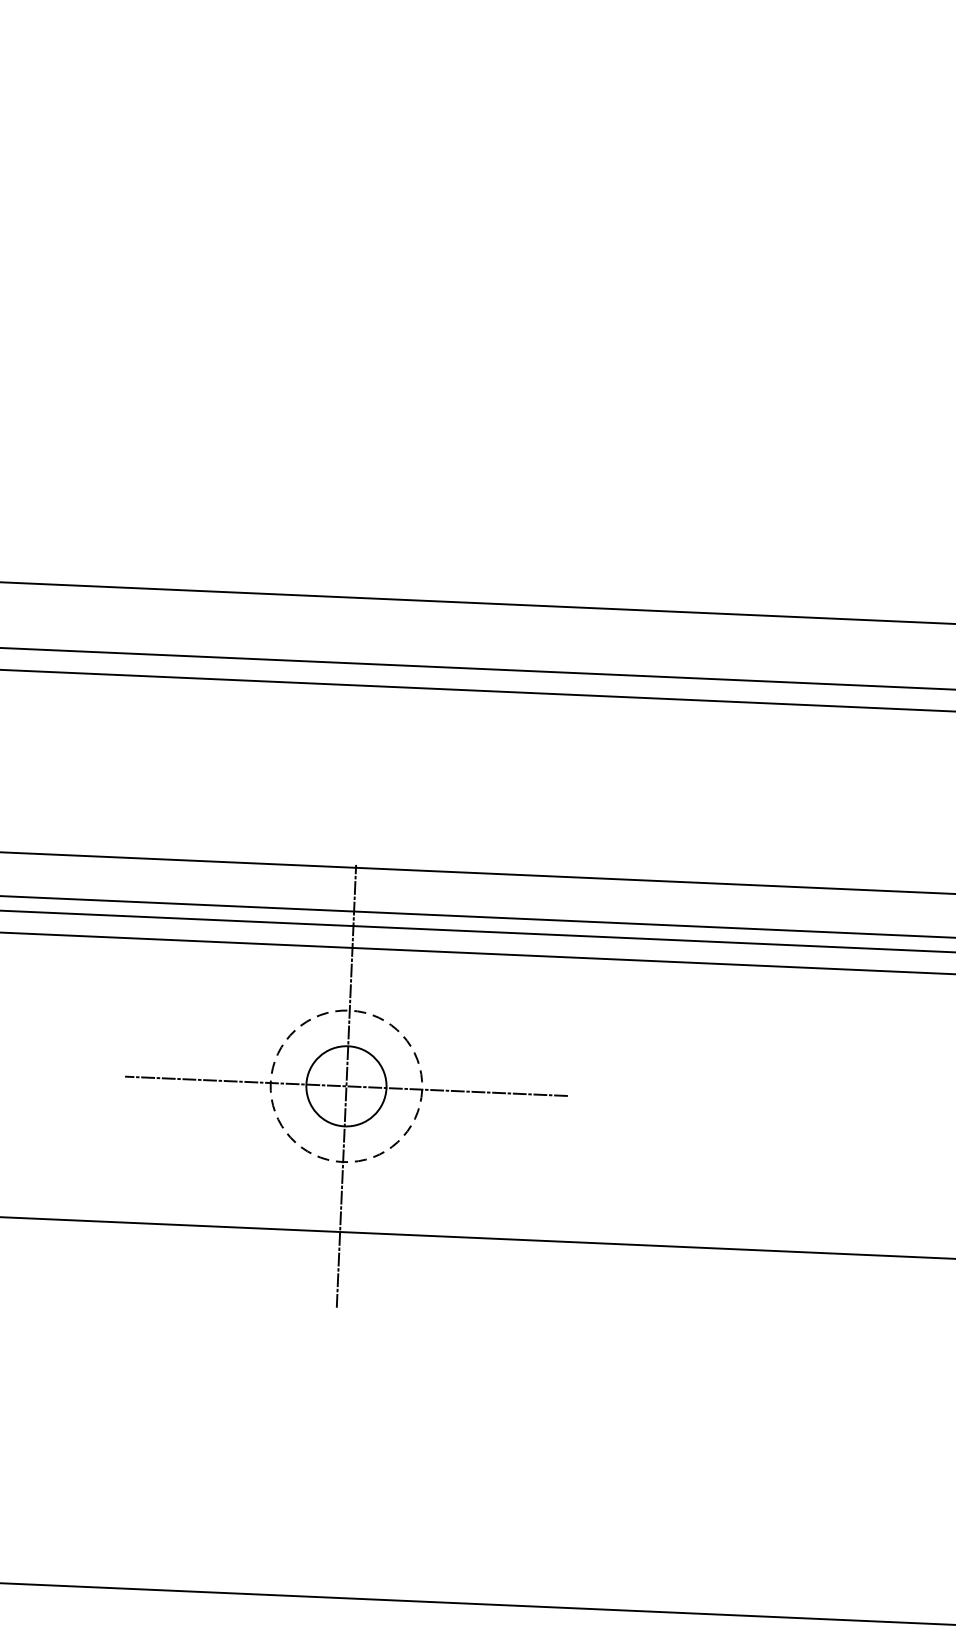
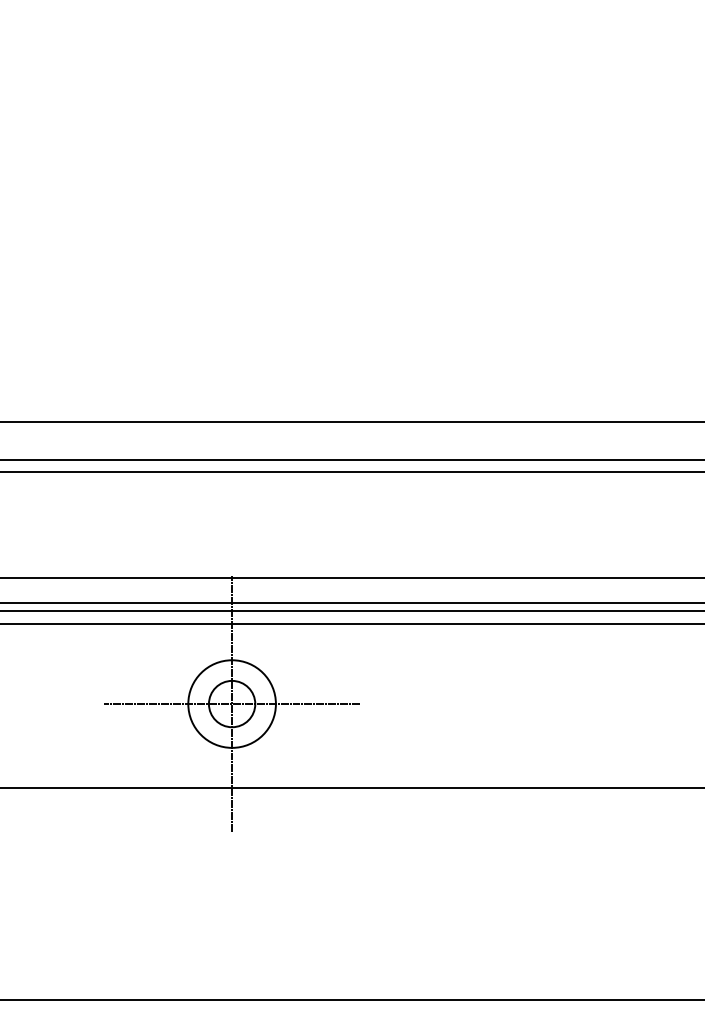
circle: (345, 1085) -> (231, 703), dashed -> solid

